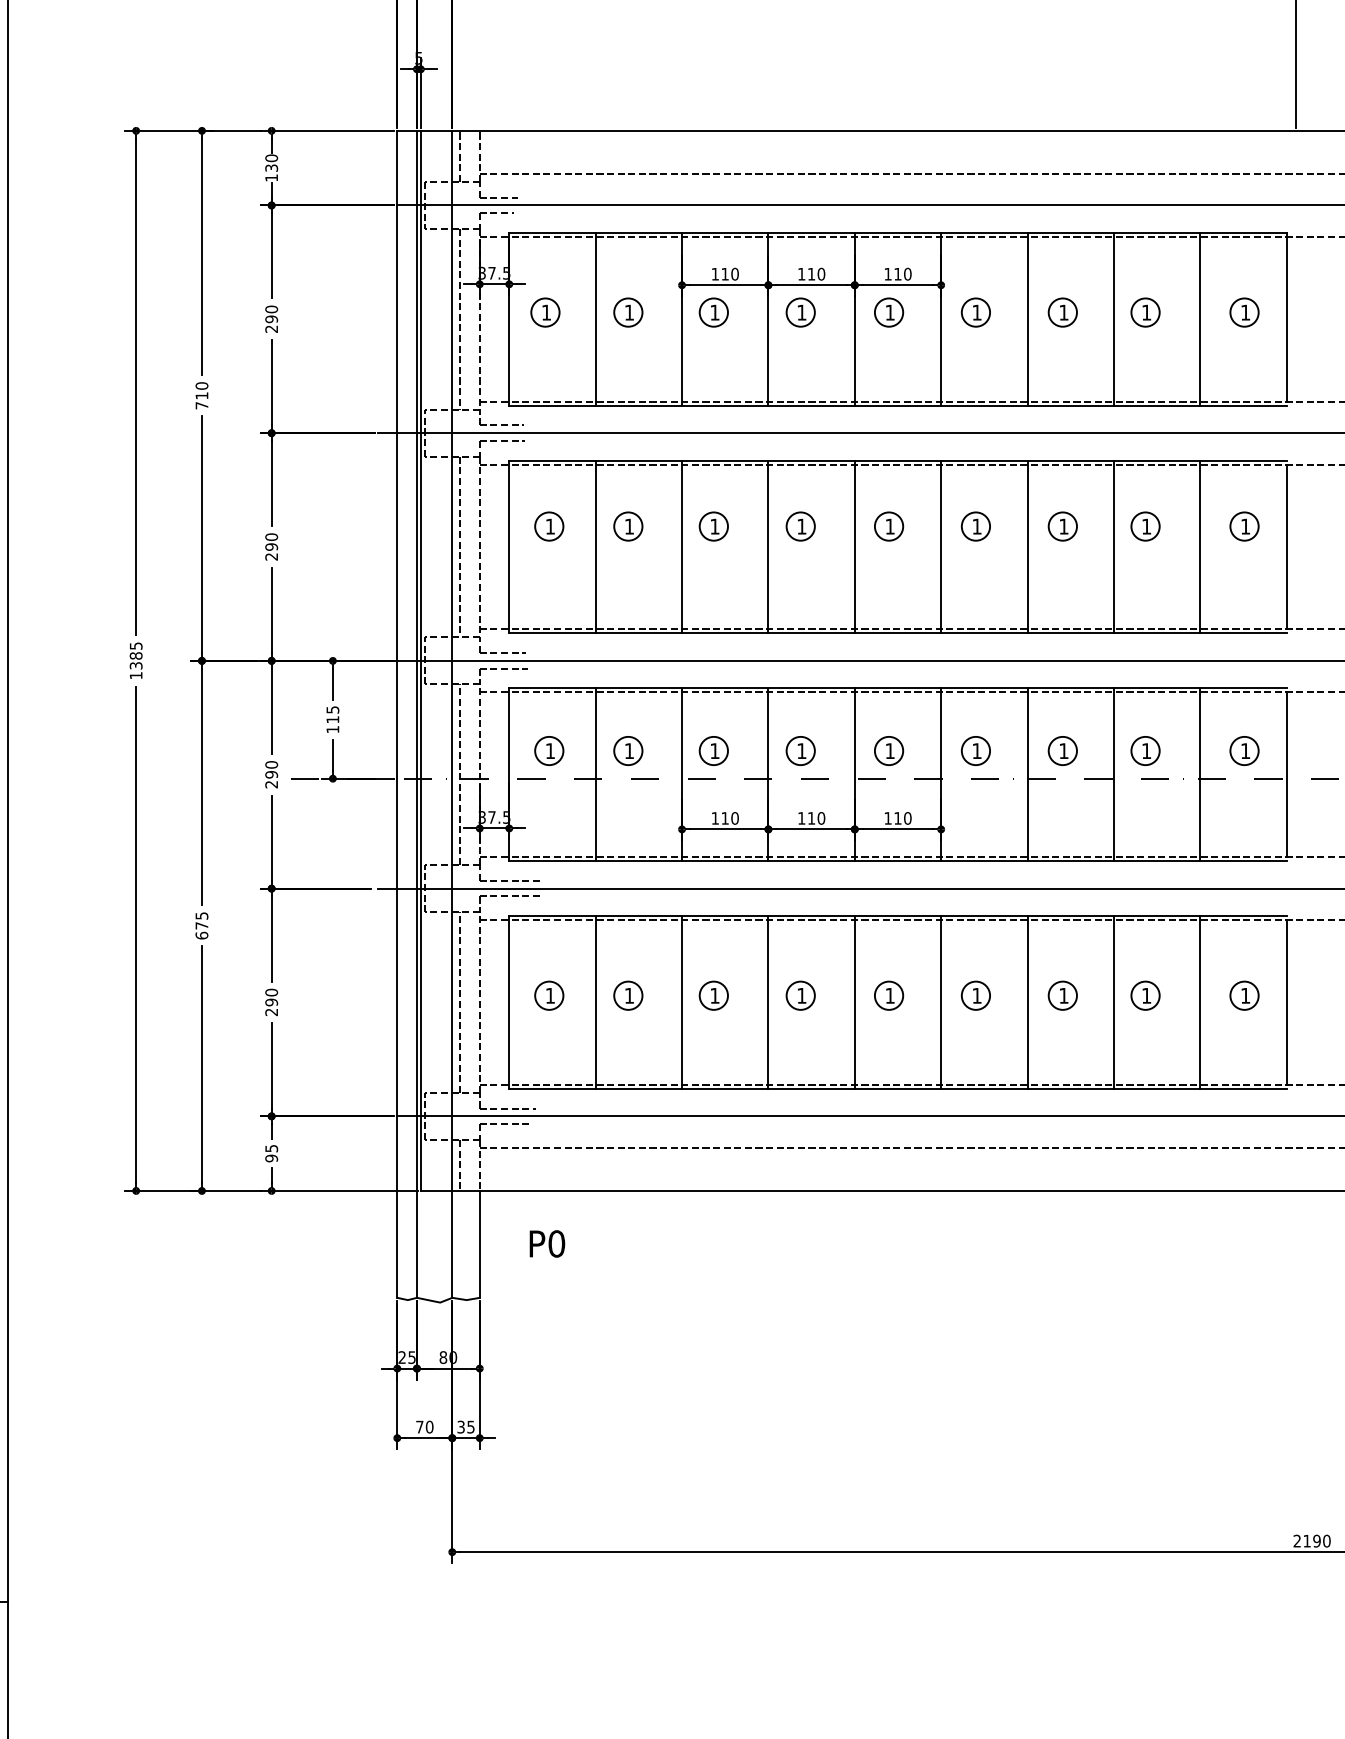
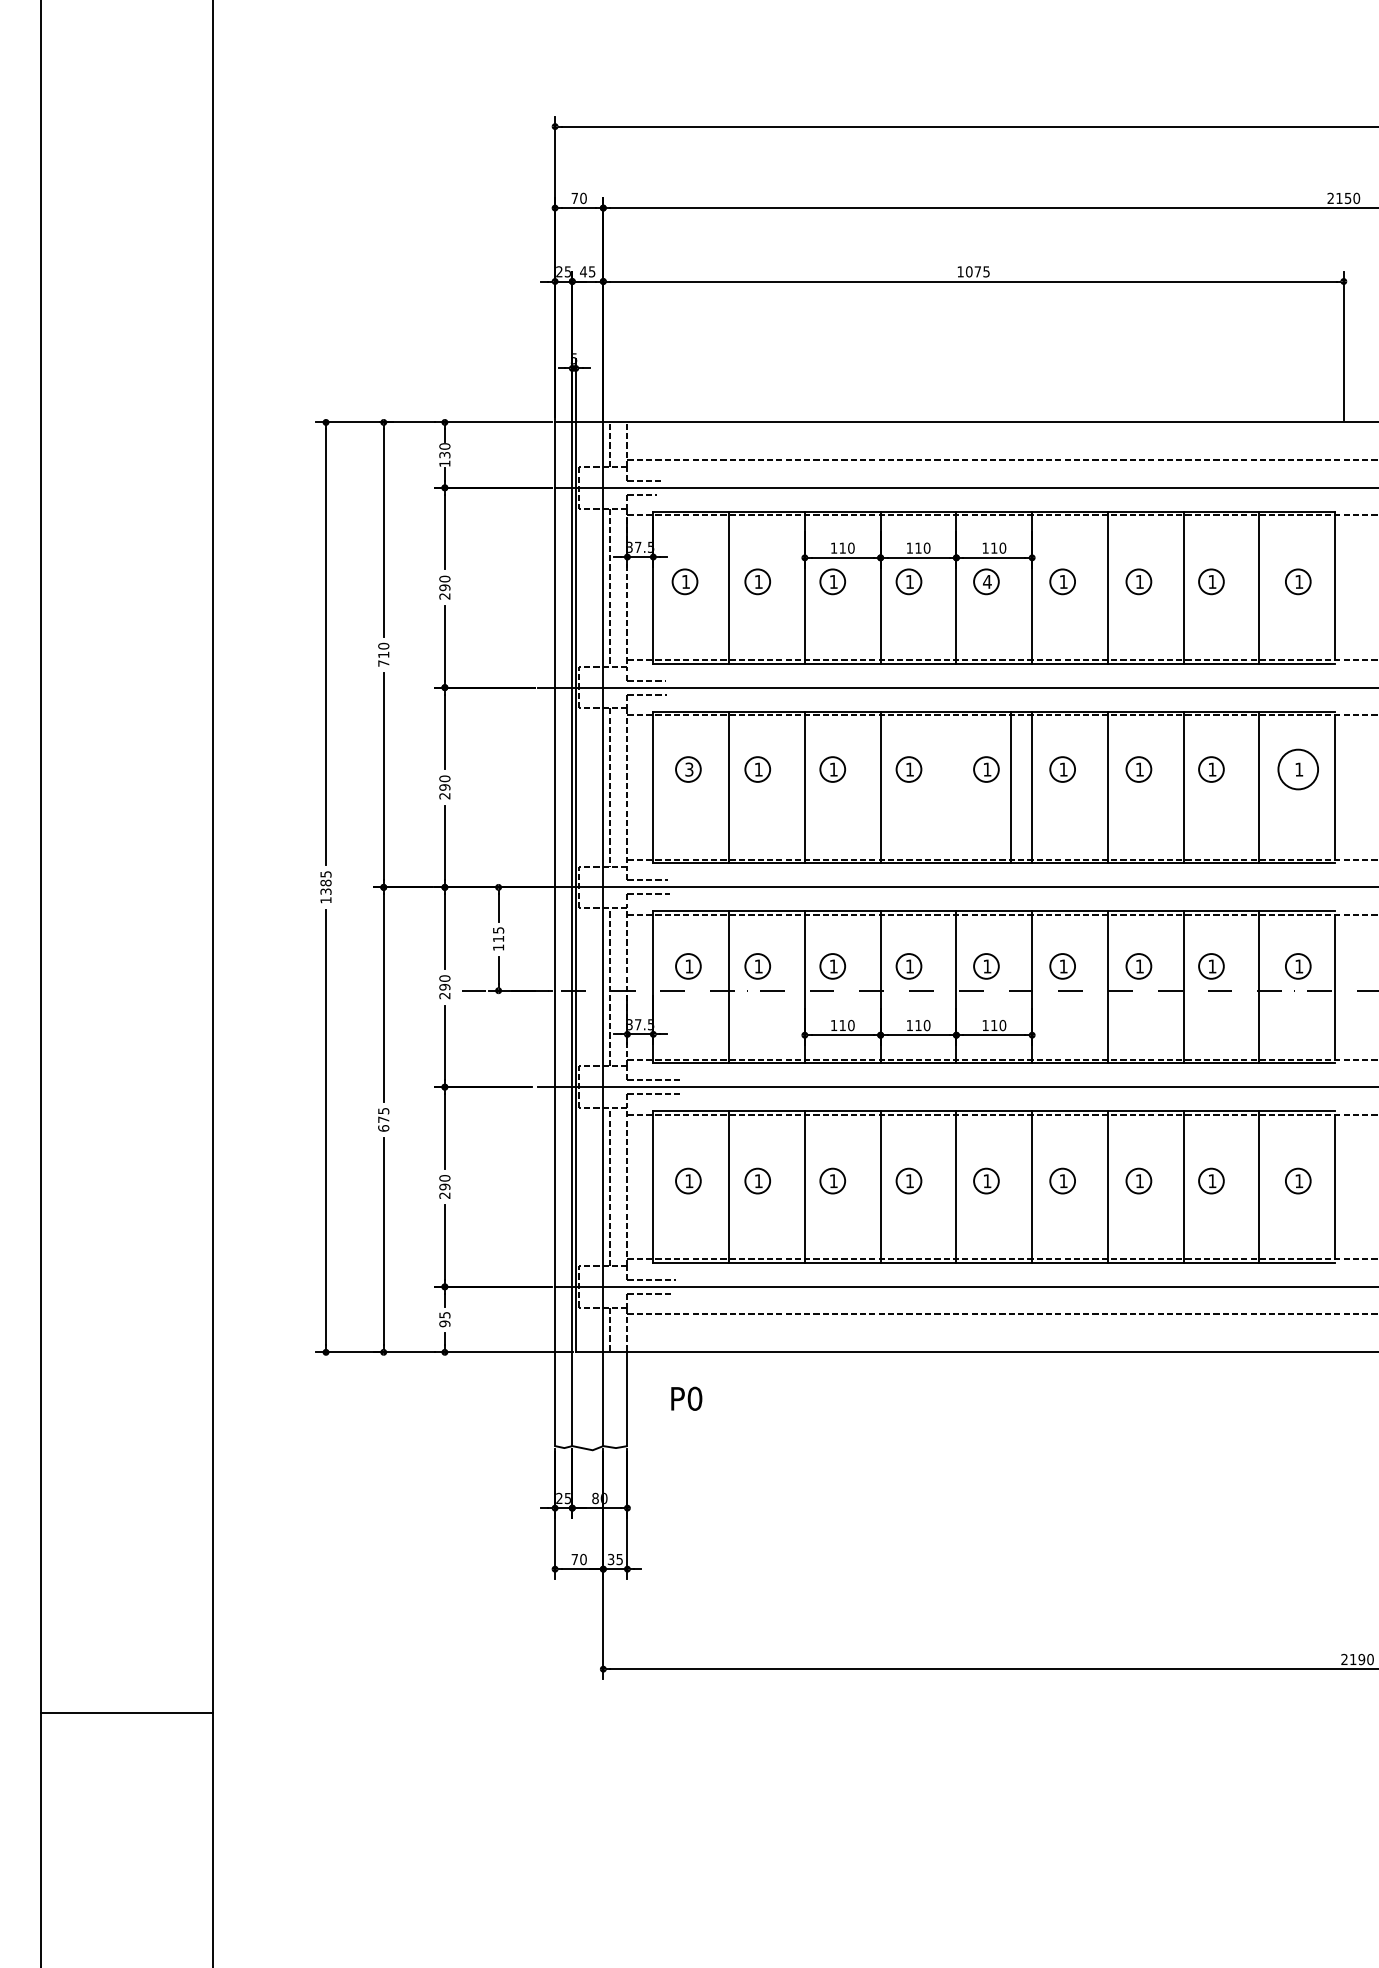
text: (889, 312) -> (986, 581), 1 -> 4
text: (550, 526) -> (689, 769), 1 -> 3
circle: (1243, 526) -> (1297, 769), size x1.6
line: (854, 547) -> (1011, 787), moved

